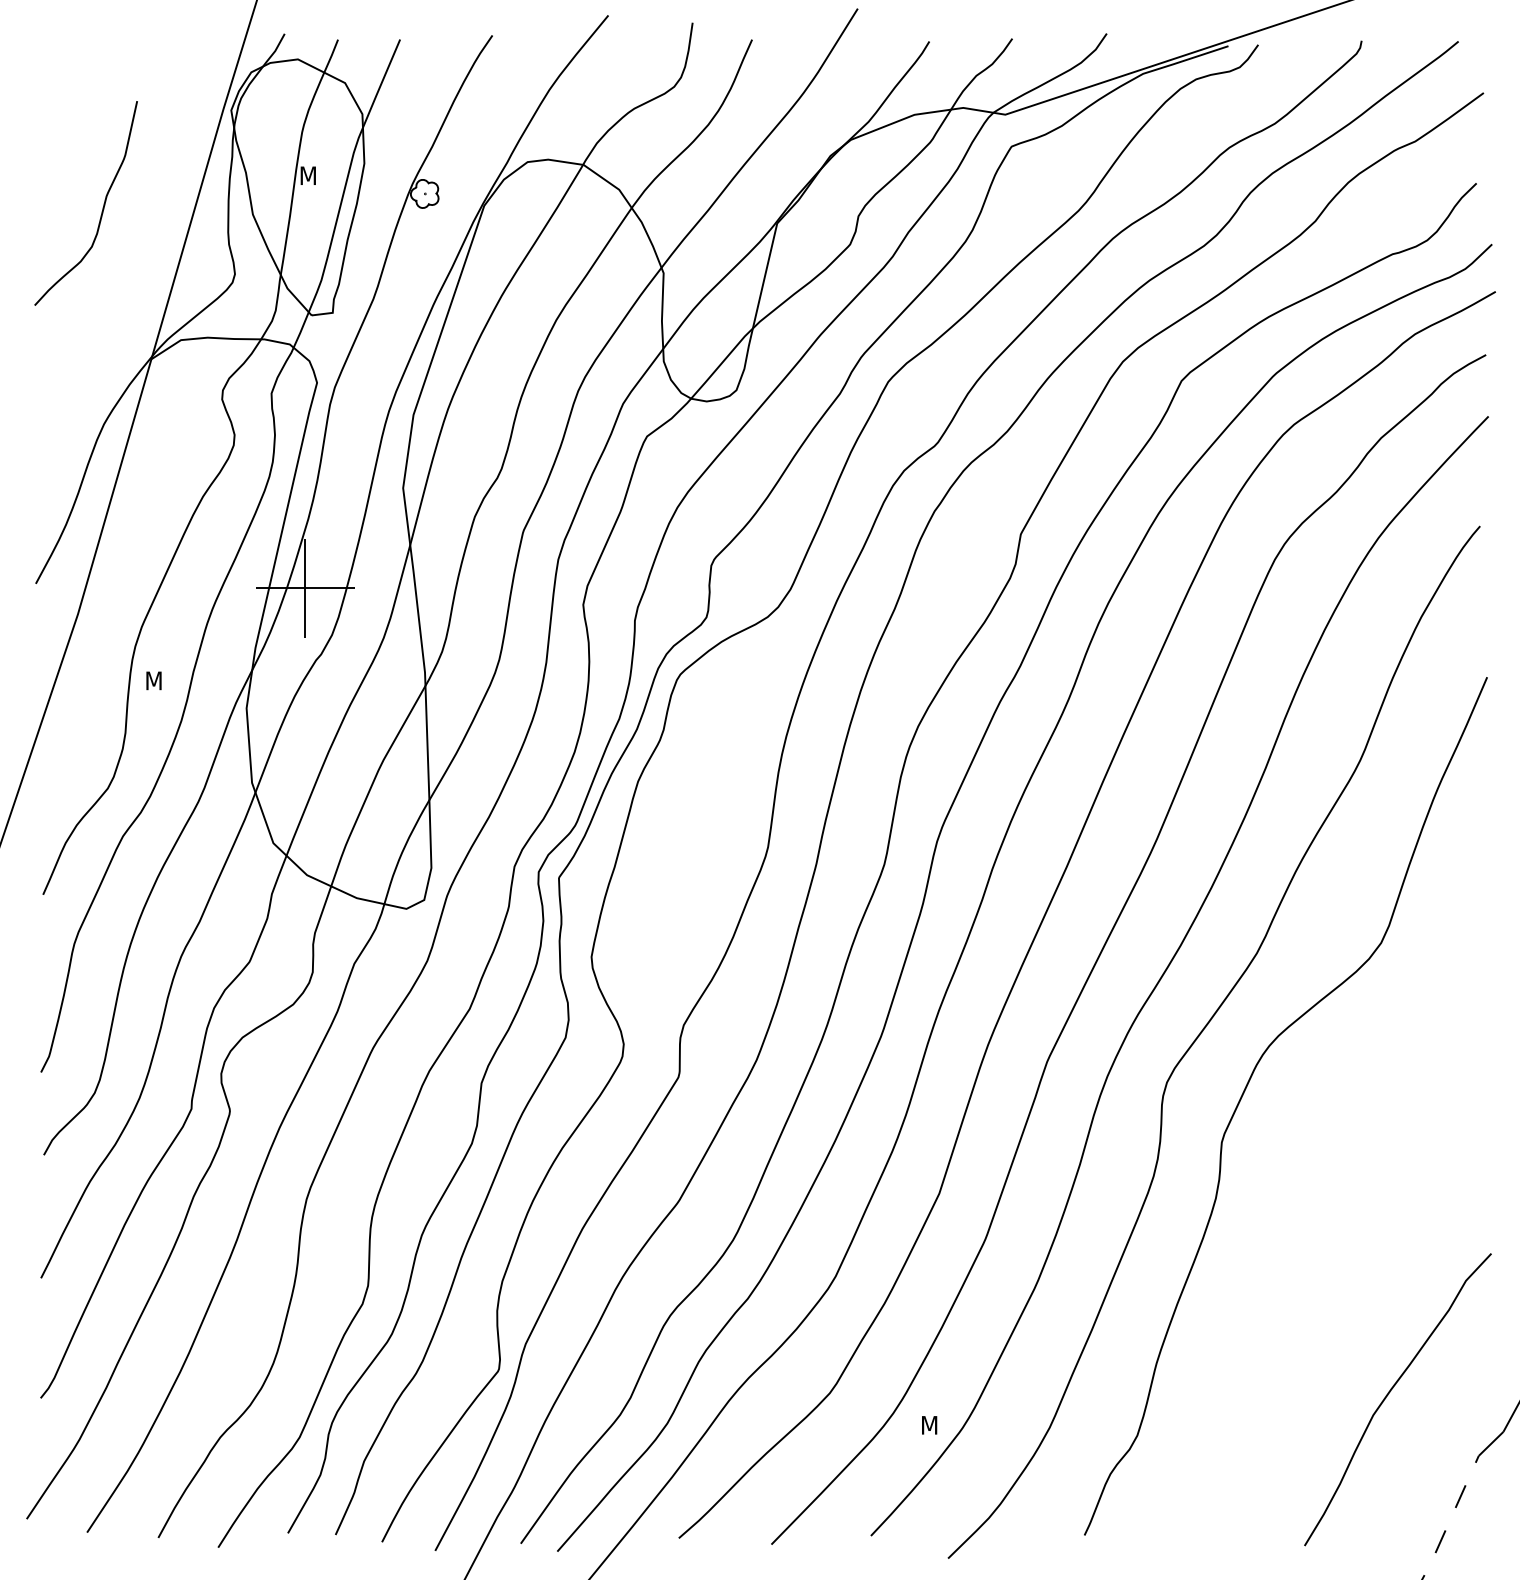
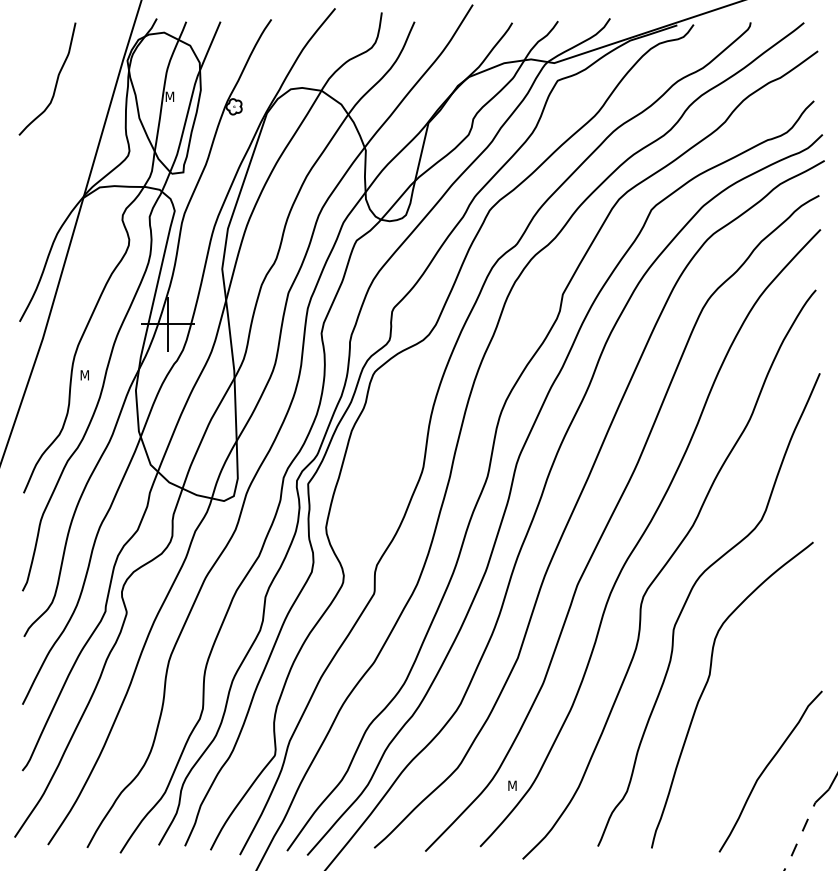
curve: (100, 209) -> (55, 82), moved
curve: (1283, 1241) -> (707, 684), added

